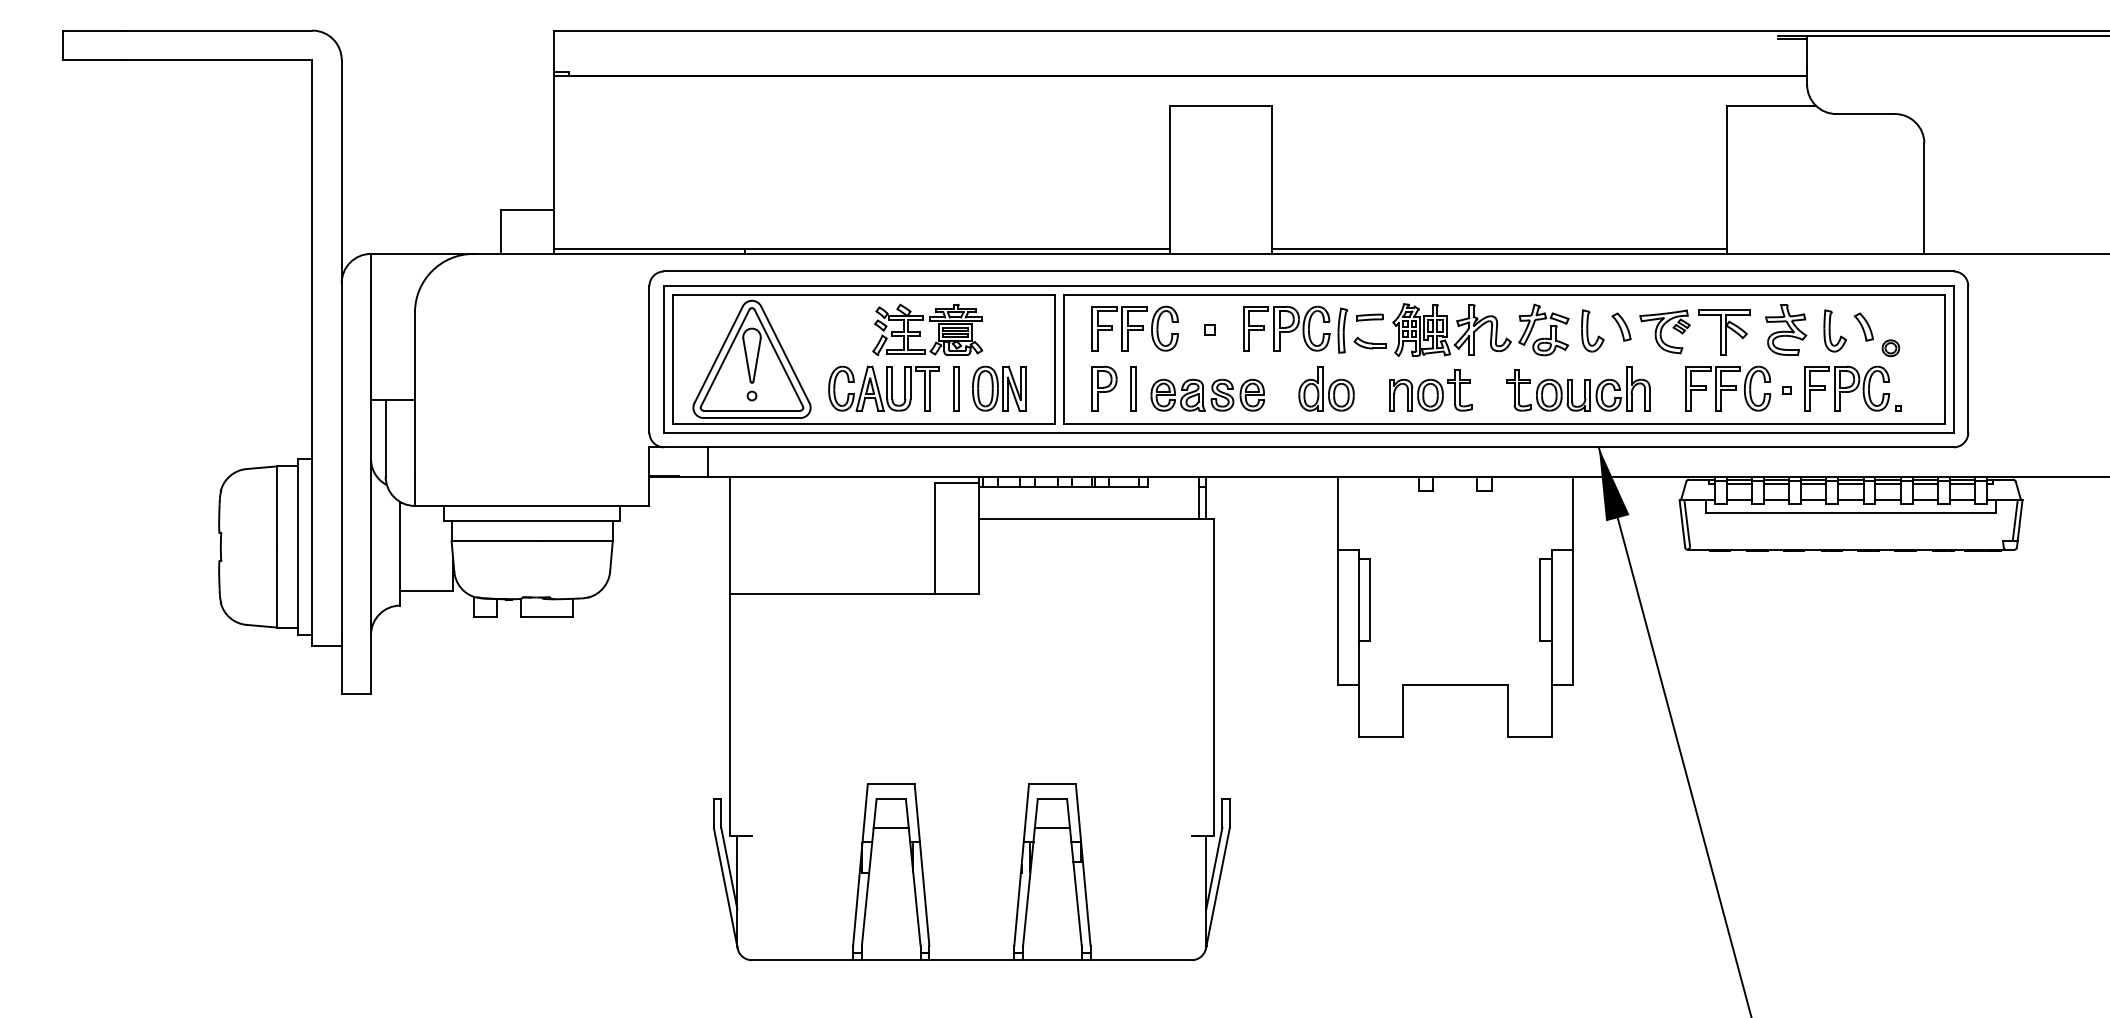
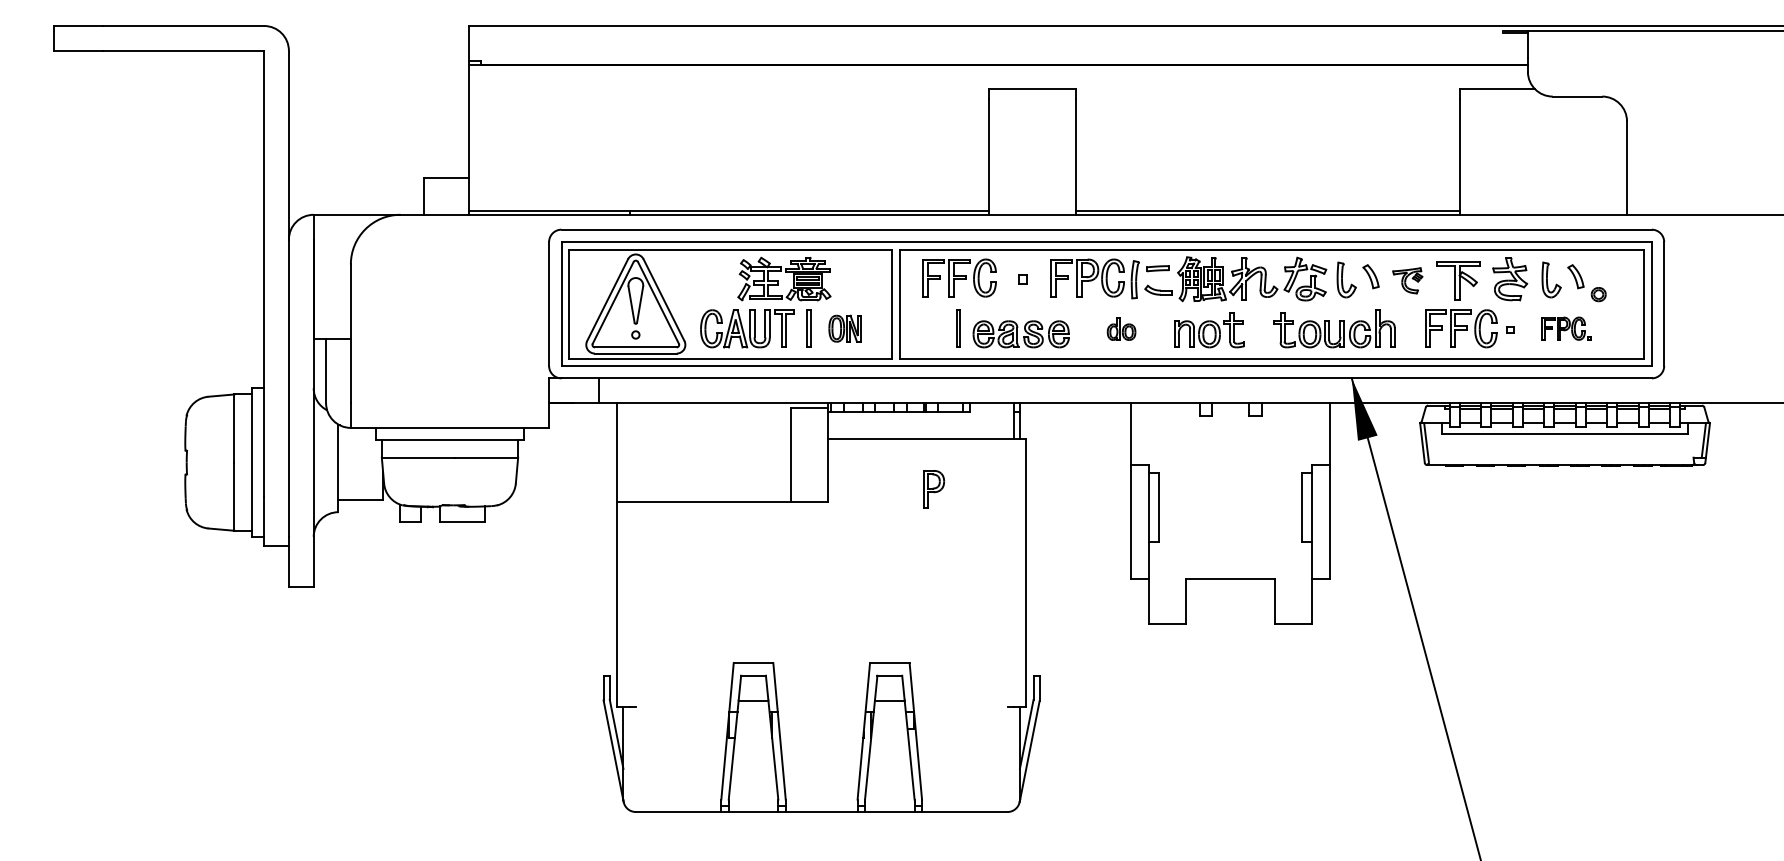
part: (1664, 331) -> (1407, 280), size x0.7
part: (999, 388) -> (845, 328), size x0.7
part: (1104, 388) -> (933, 489), moved
part: (1326, 388) -> (1121, 328), size x0.6
part: (1852, 388) -> (1566, 328), size x0.6

